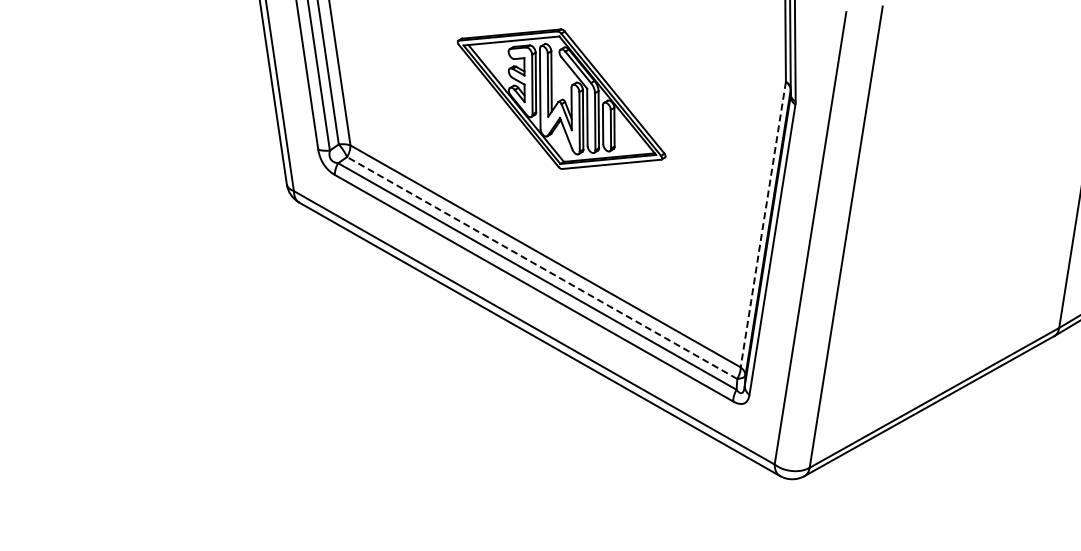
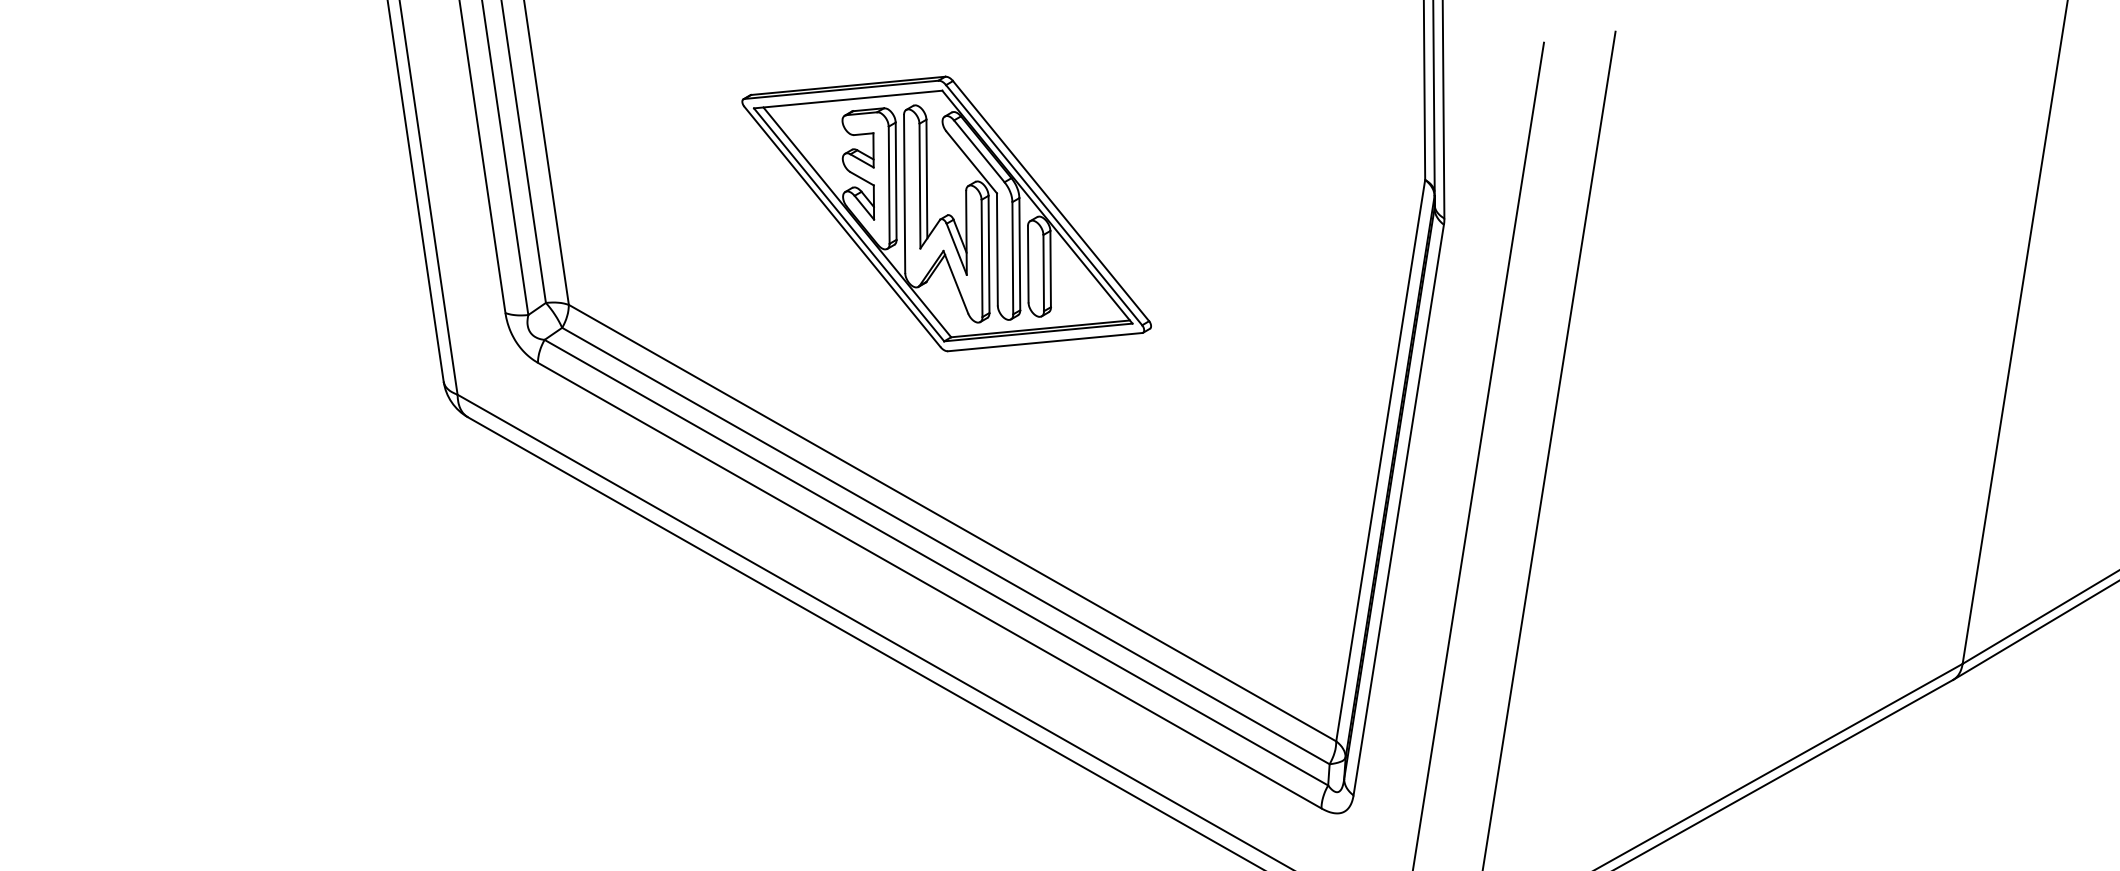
part: (561, 98) -> (946, 212), moved
line: (763, 224) -> (1381, 460), dashed -> solid
line: (541, 267) -> (944, 544), dashed -> solid

